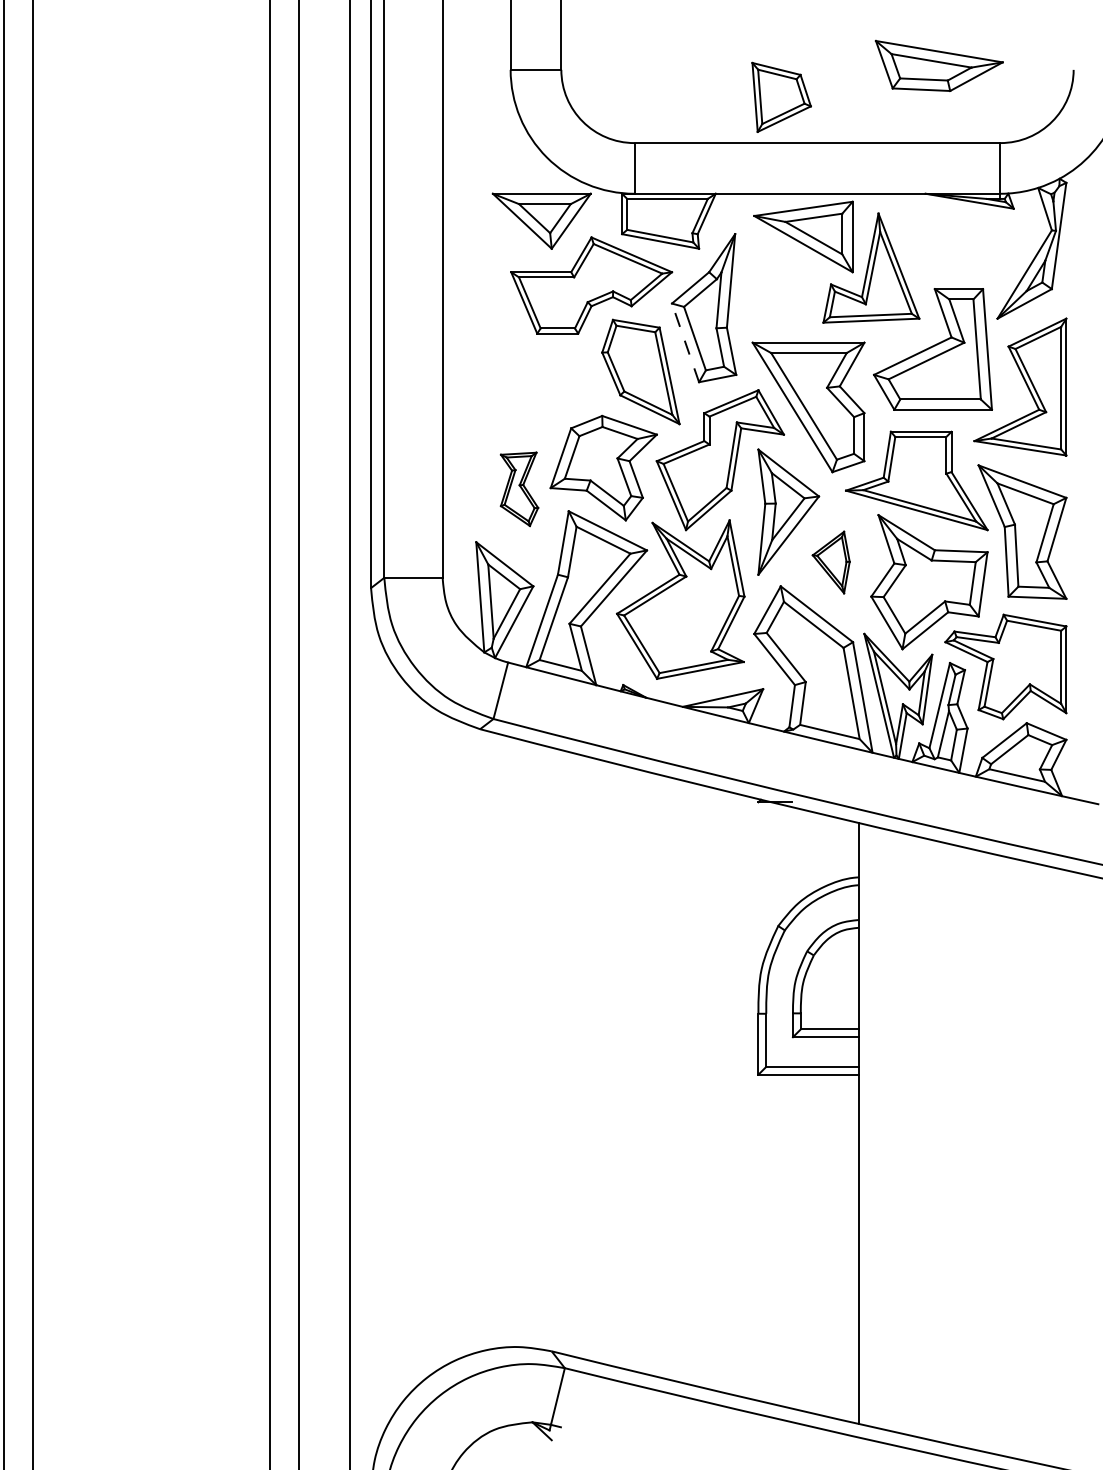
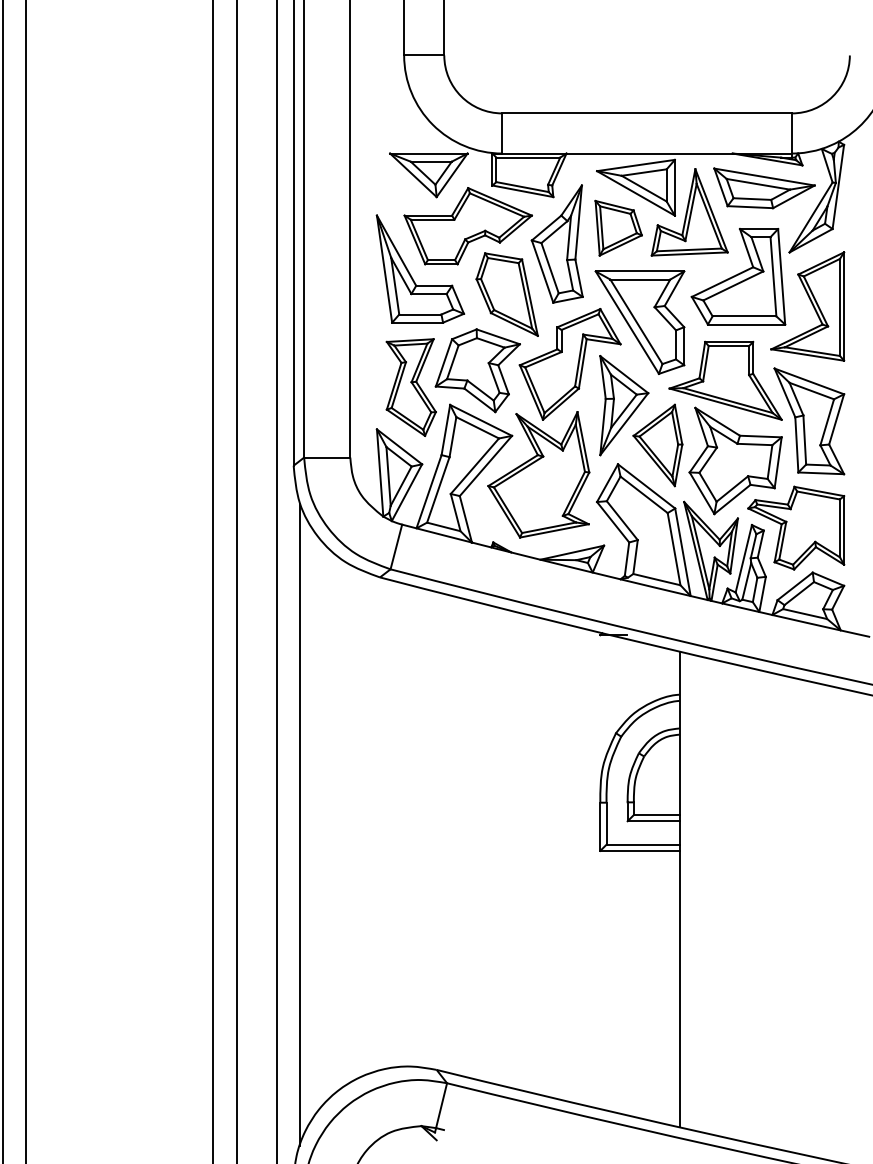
part: (939, 66) -> (764, 188), moved
part: (781, 96) -> (618, 227), moved
line: (685, 342) -> (542, 271), dashed -> solid
part: (518, 345) -> (410, 273), added
part: (518, 489) -> (410, 387), size x1.67
part: (830, 562) -> (657, 445), size x1.67
line: (379, 1041) -> (300, 824), added

